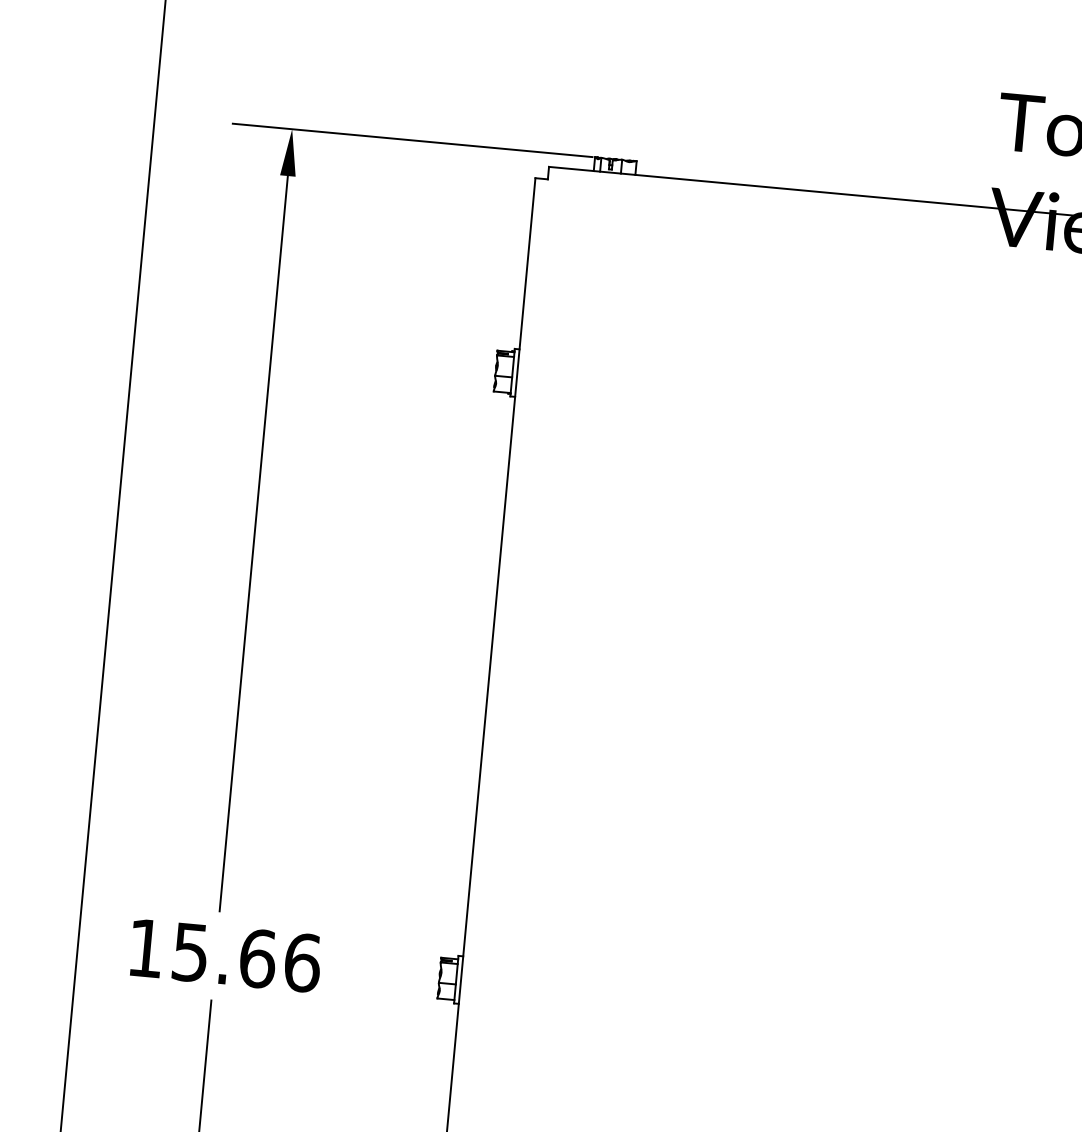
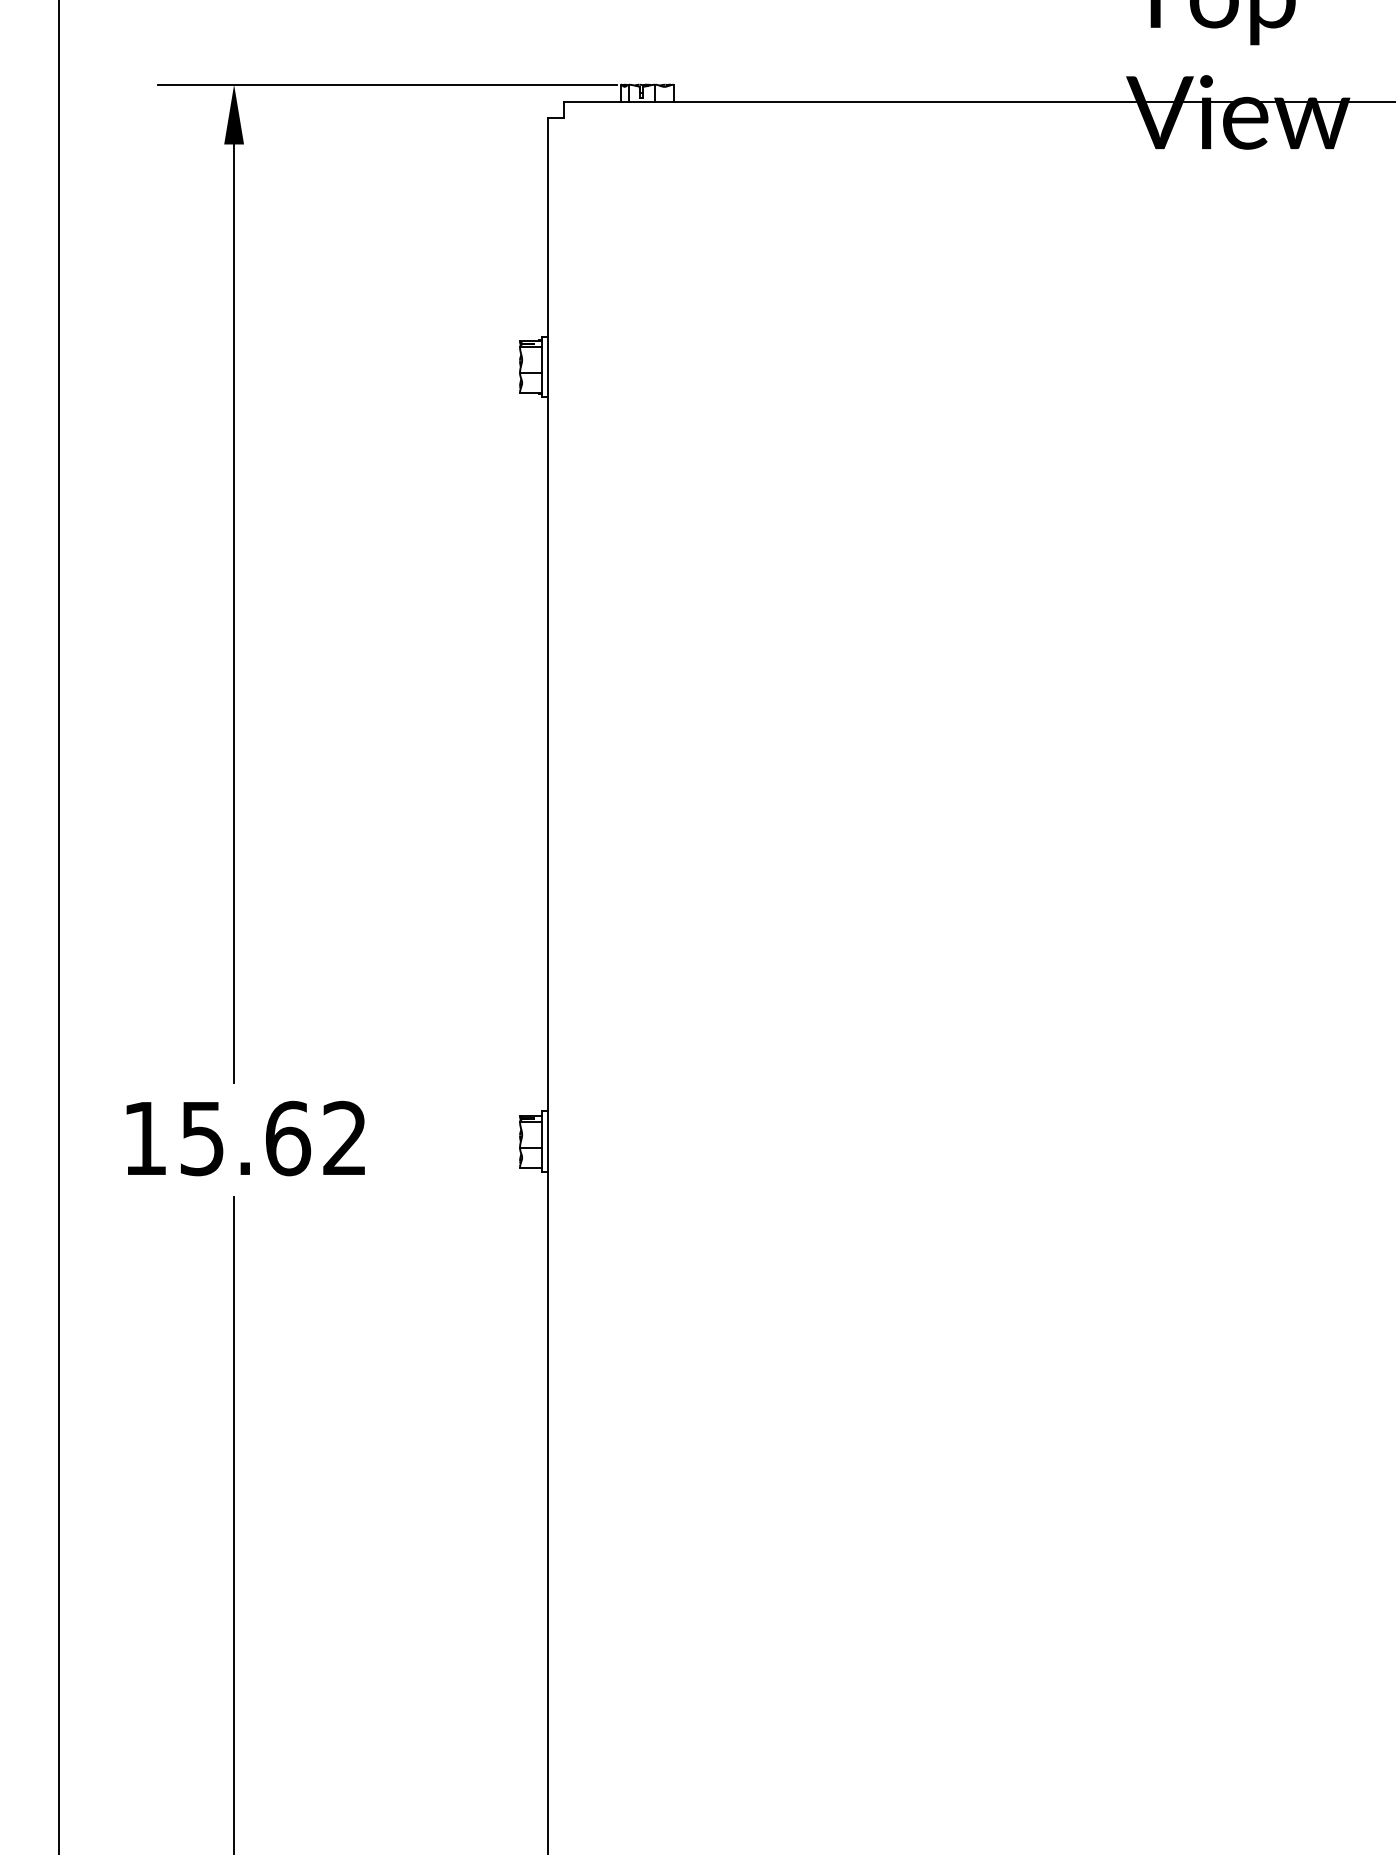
text: (302, 962) -> (345, 1138), 15.66 -> 15.62

